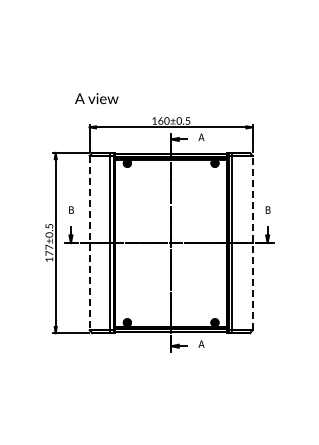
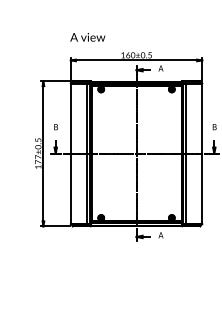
text: (96, 98) -> (87, 37), moved
line: (89, 243) -> (70, 154), dashed -> solid
line: (252, 243) -> (202, 154), dashed -> solid

